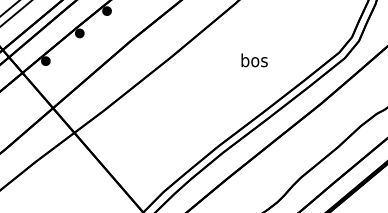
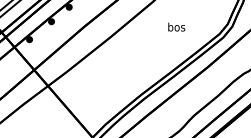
text: (254, 59) -> (176, 26), moved

